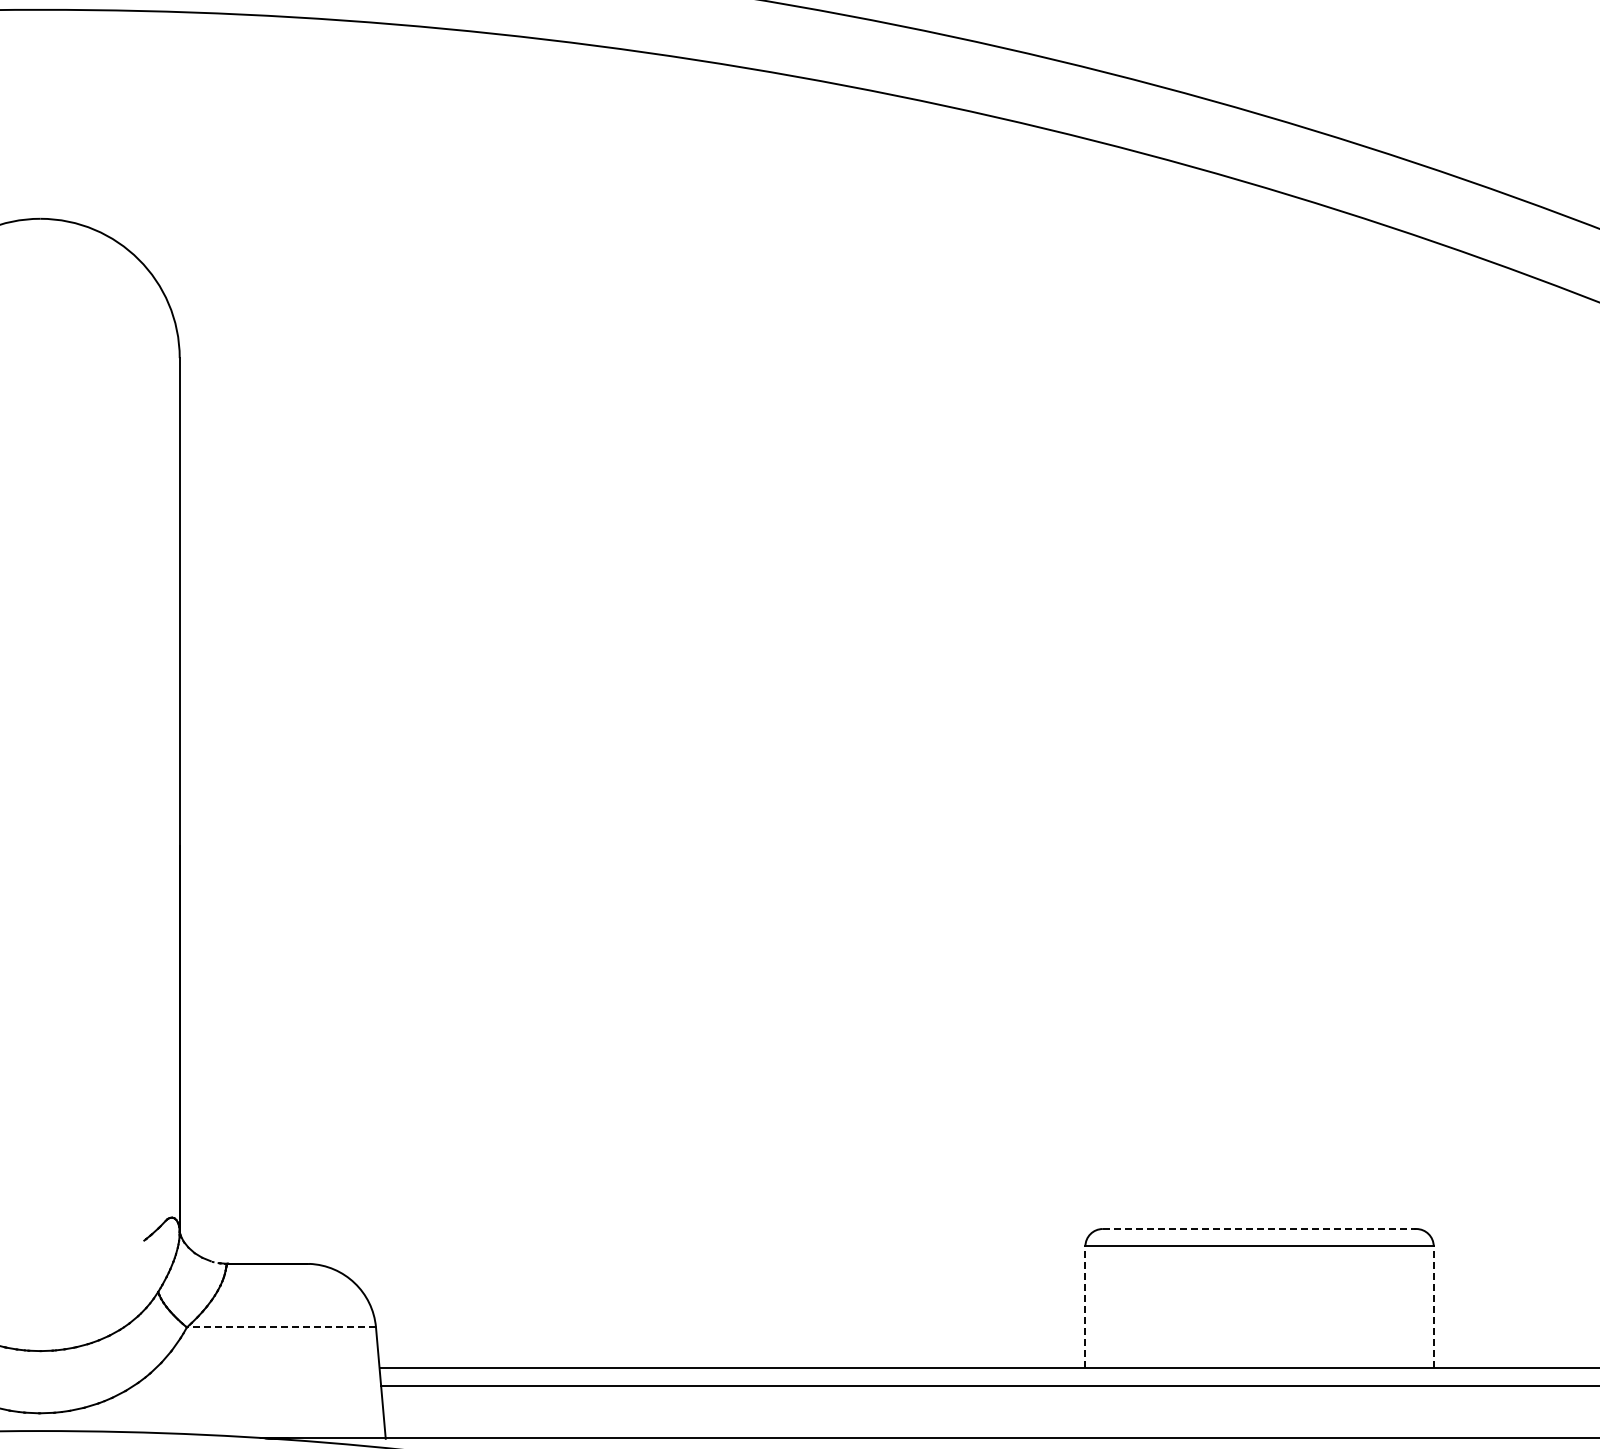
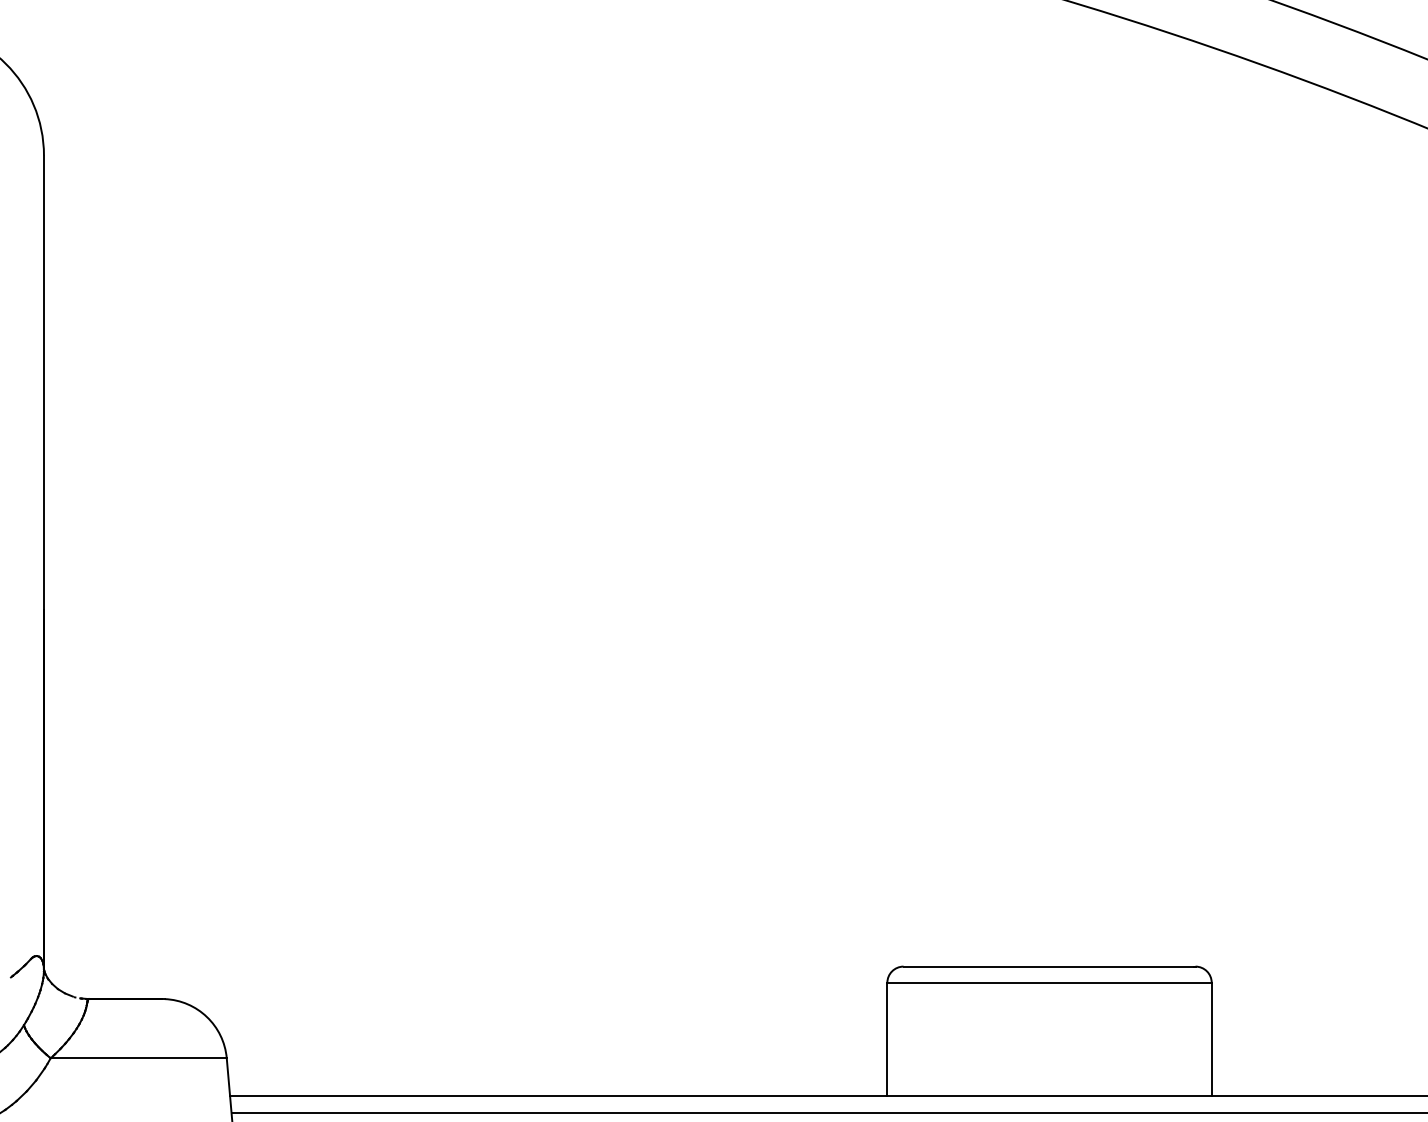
line: (1259, 1229) -> (1049, 967), dashed -> solid
line: (1085, 1307) -> (887, 1039), dashed -> solid
line: (1433, 1307) -> (1211, 1039), dashed -> solid
line: (281, 1327) -> (138, 1058), dashed -> solid

